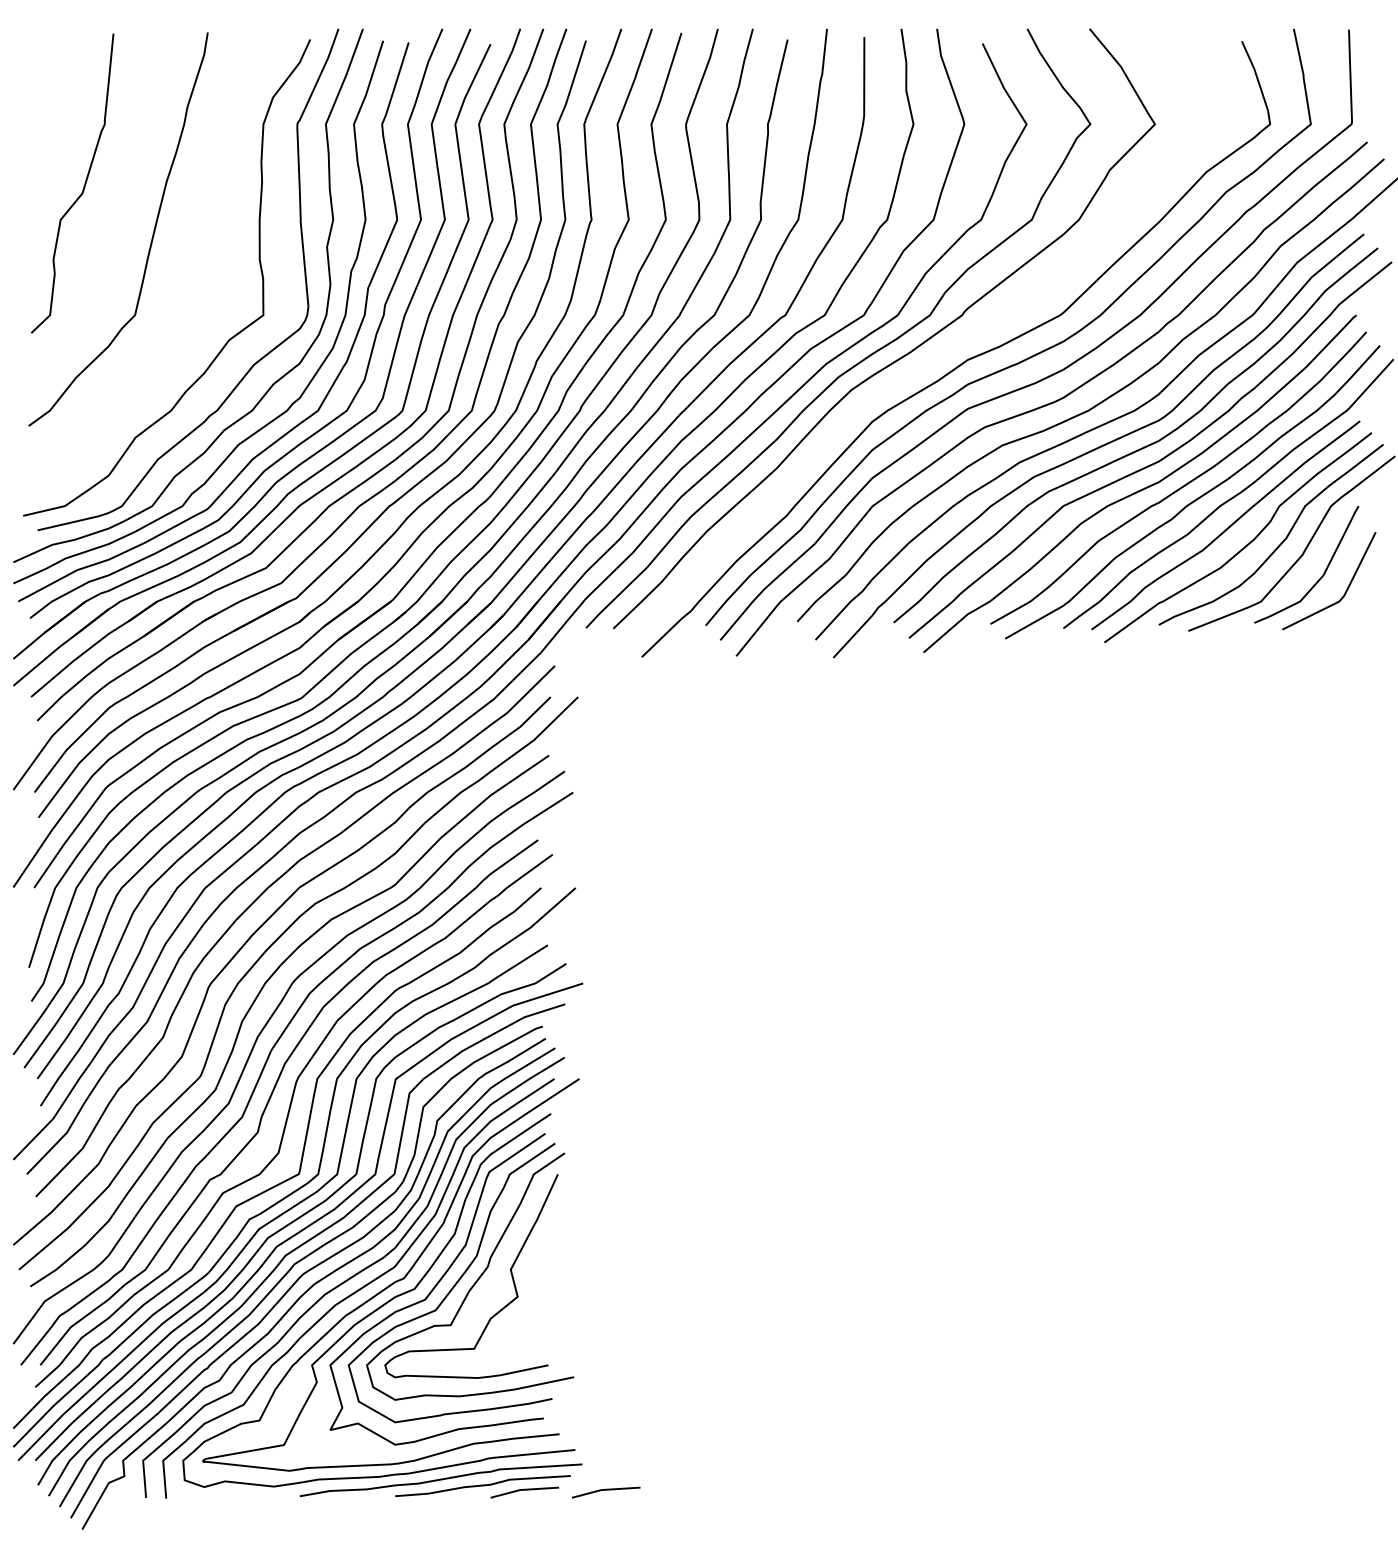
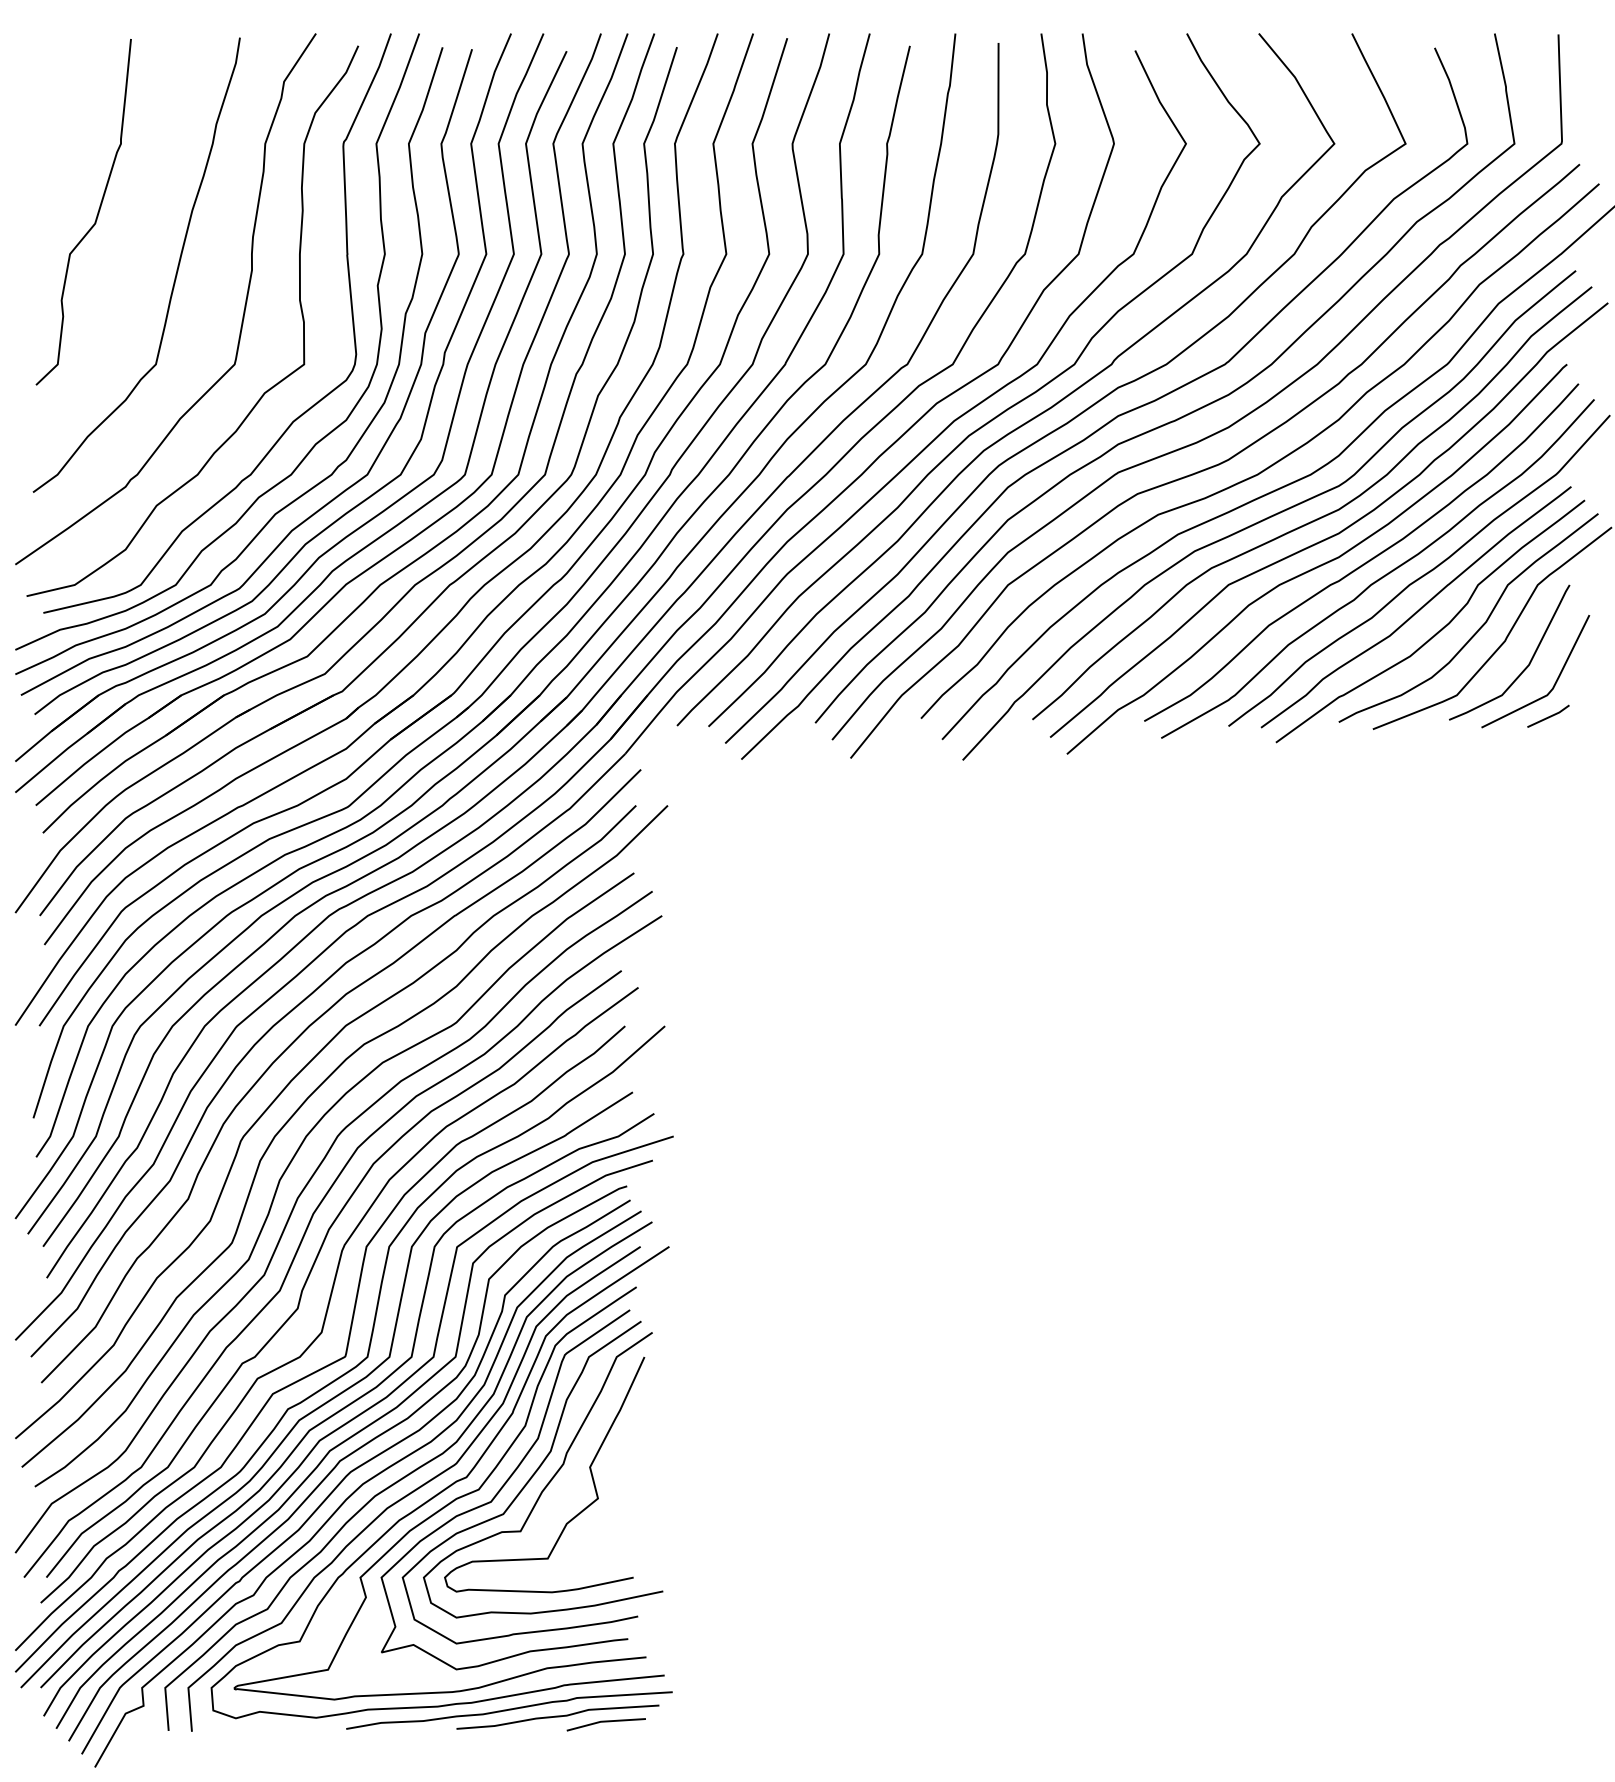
curve: (210, 268) -> (243, 310), added
curve: (935, 356) -> (1080, 412), added
line: (1340, 619) -> (1548, 716), added
line: (605, 1490) -> (699, 1722), removed

